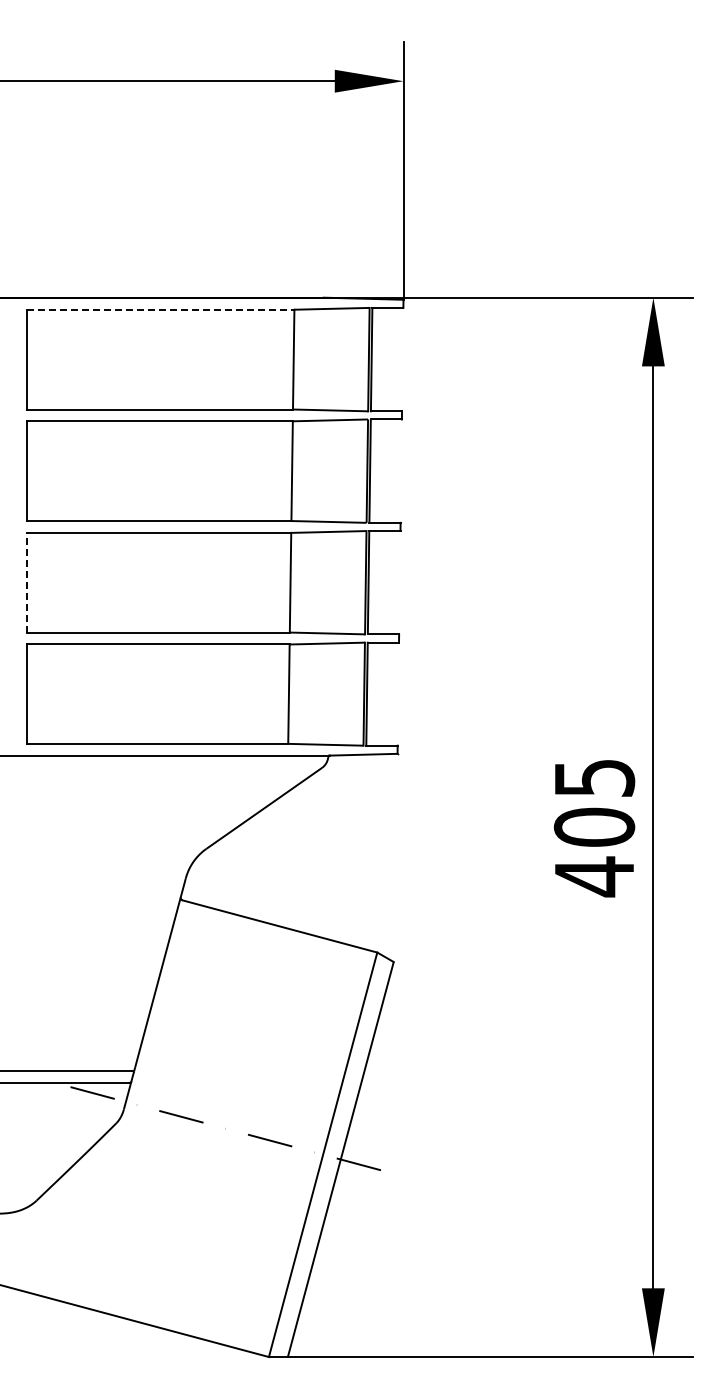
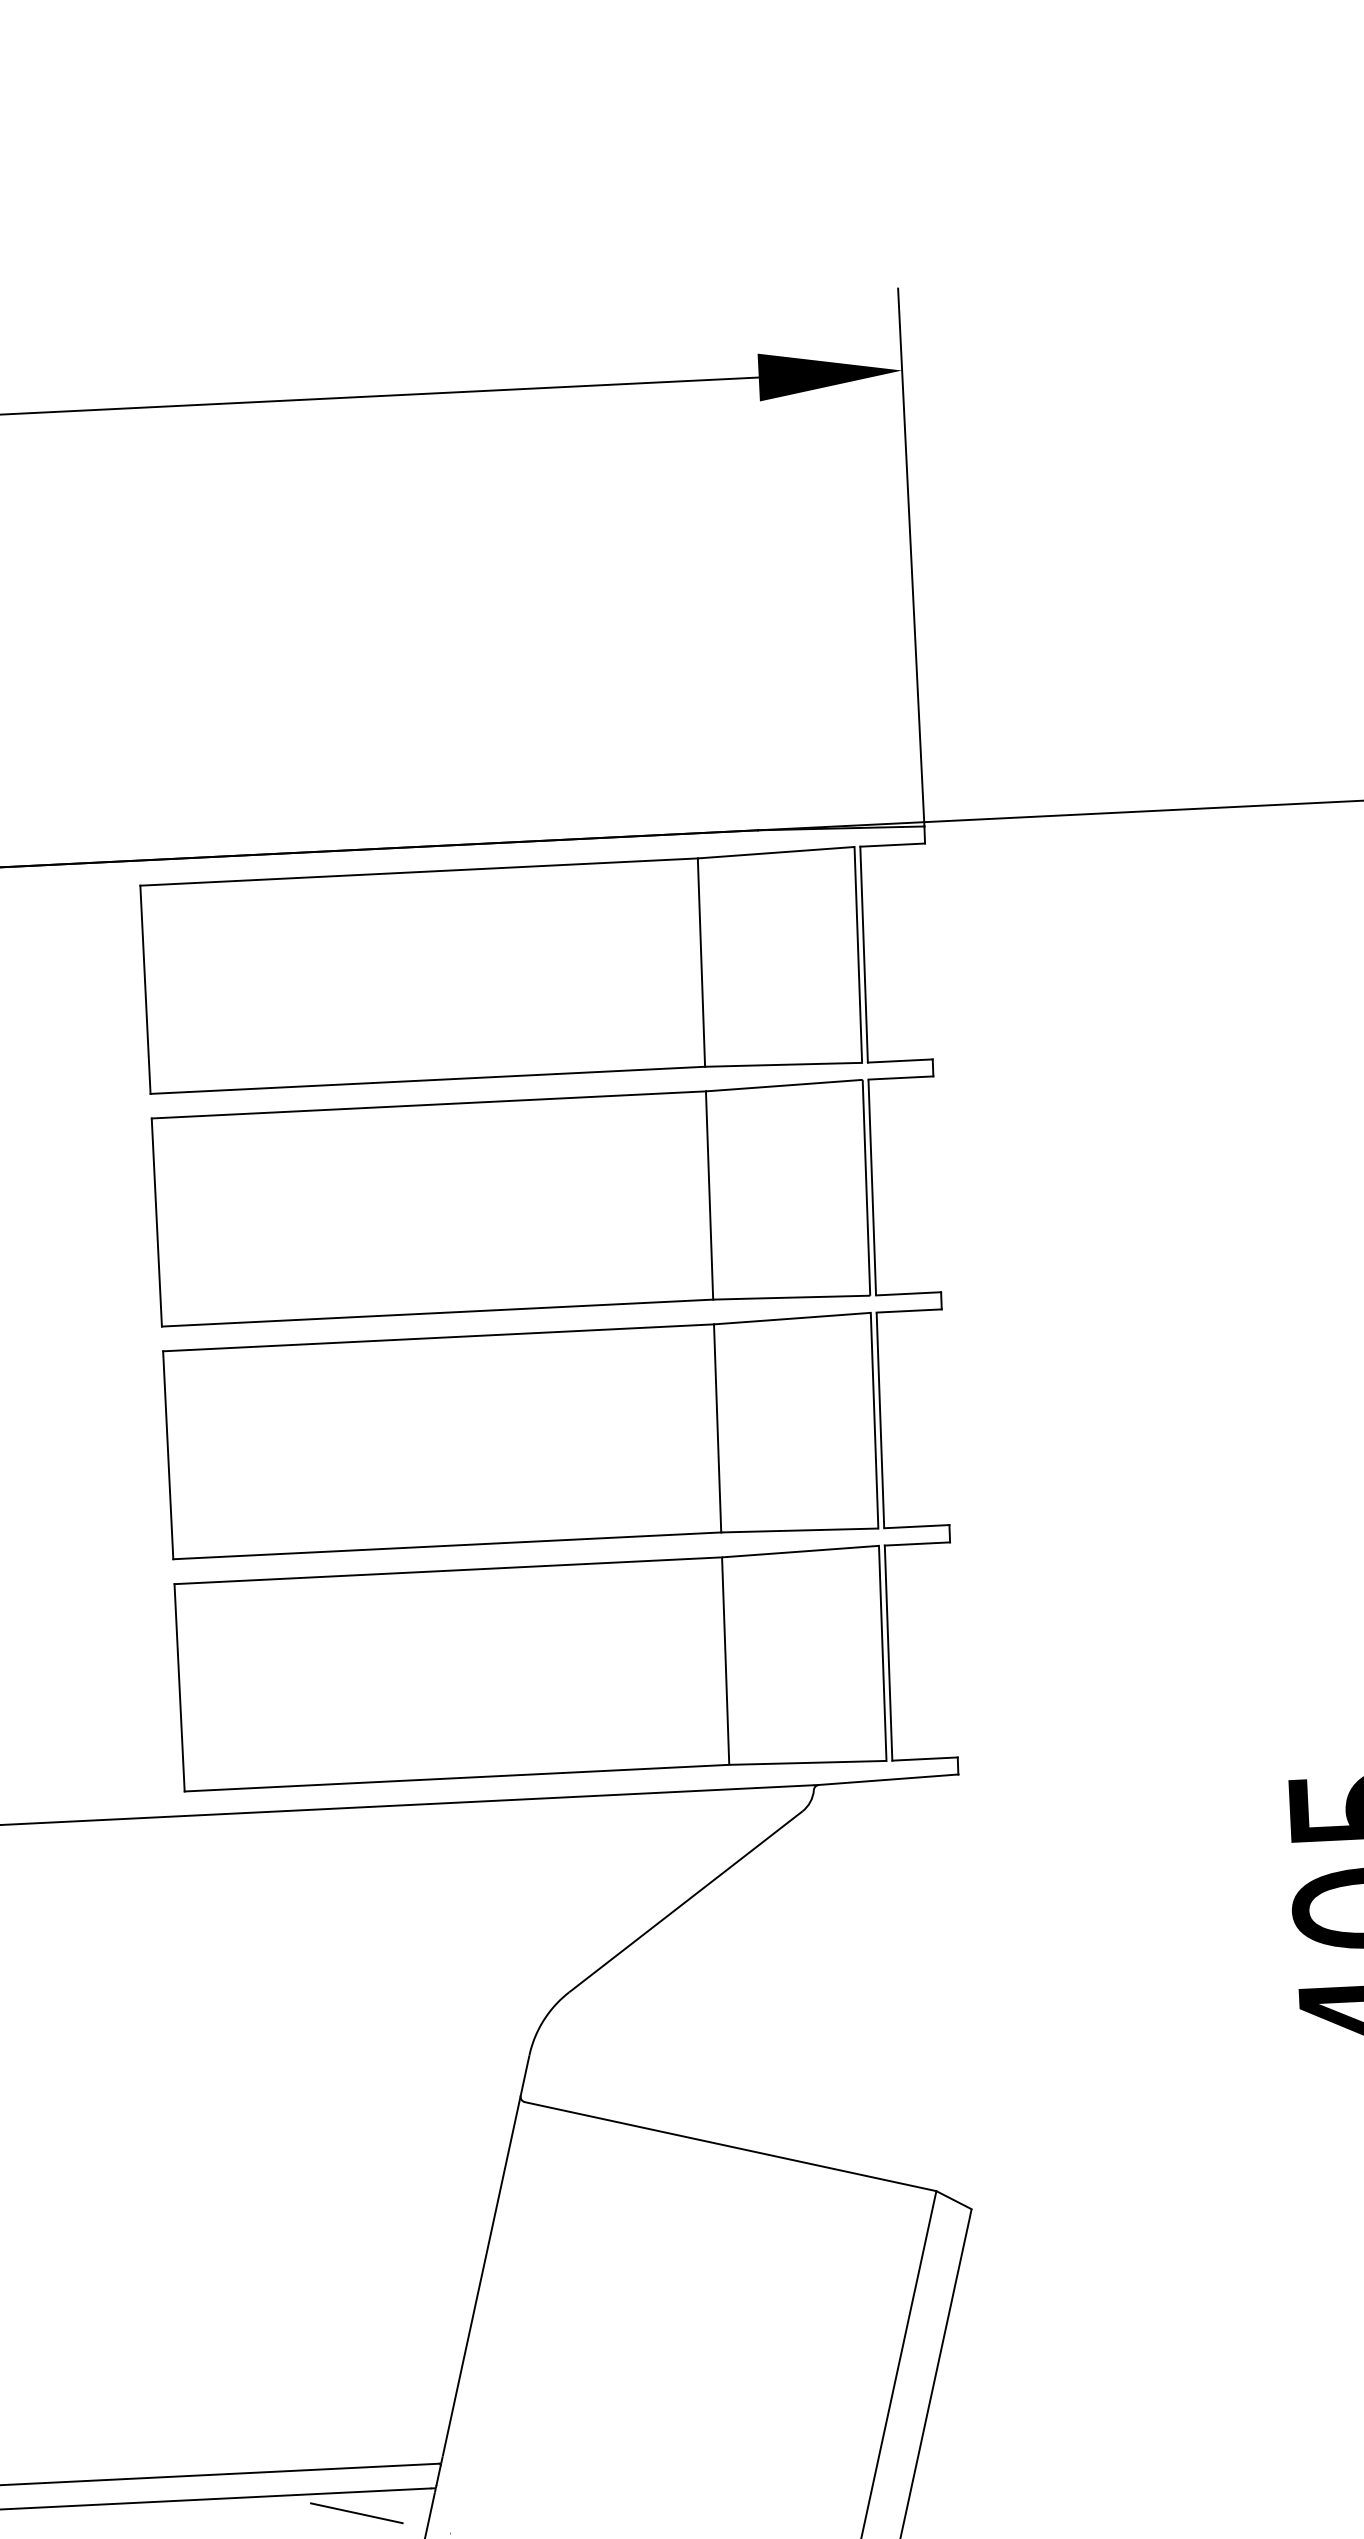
line: (160, 309) -> (418, 871), dashed -> solid
line: (27, 582) -> (168, 1454), dashed -> solid

